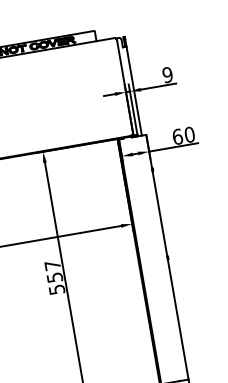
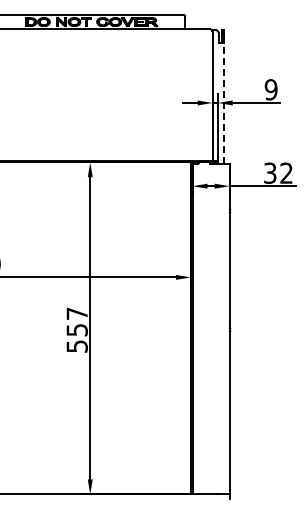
line: (134, 90) -> (223, 102), solid -> dashed
text: (183, 135) -> (278, 172), 60 -> 32

